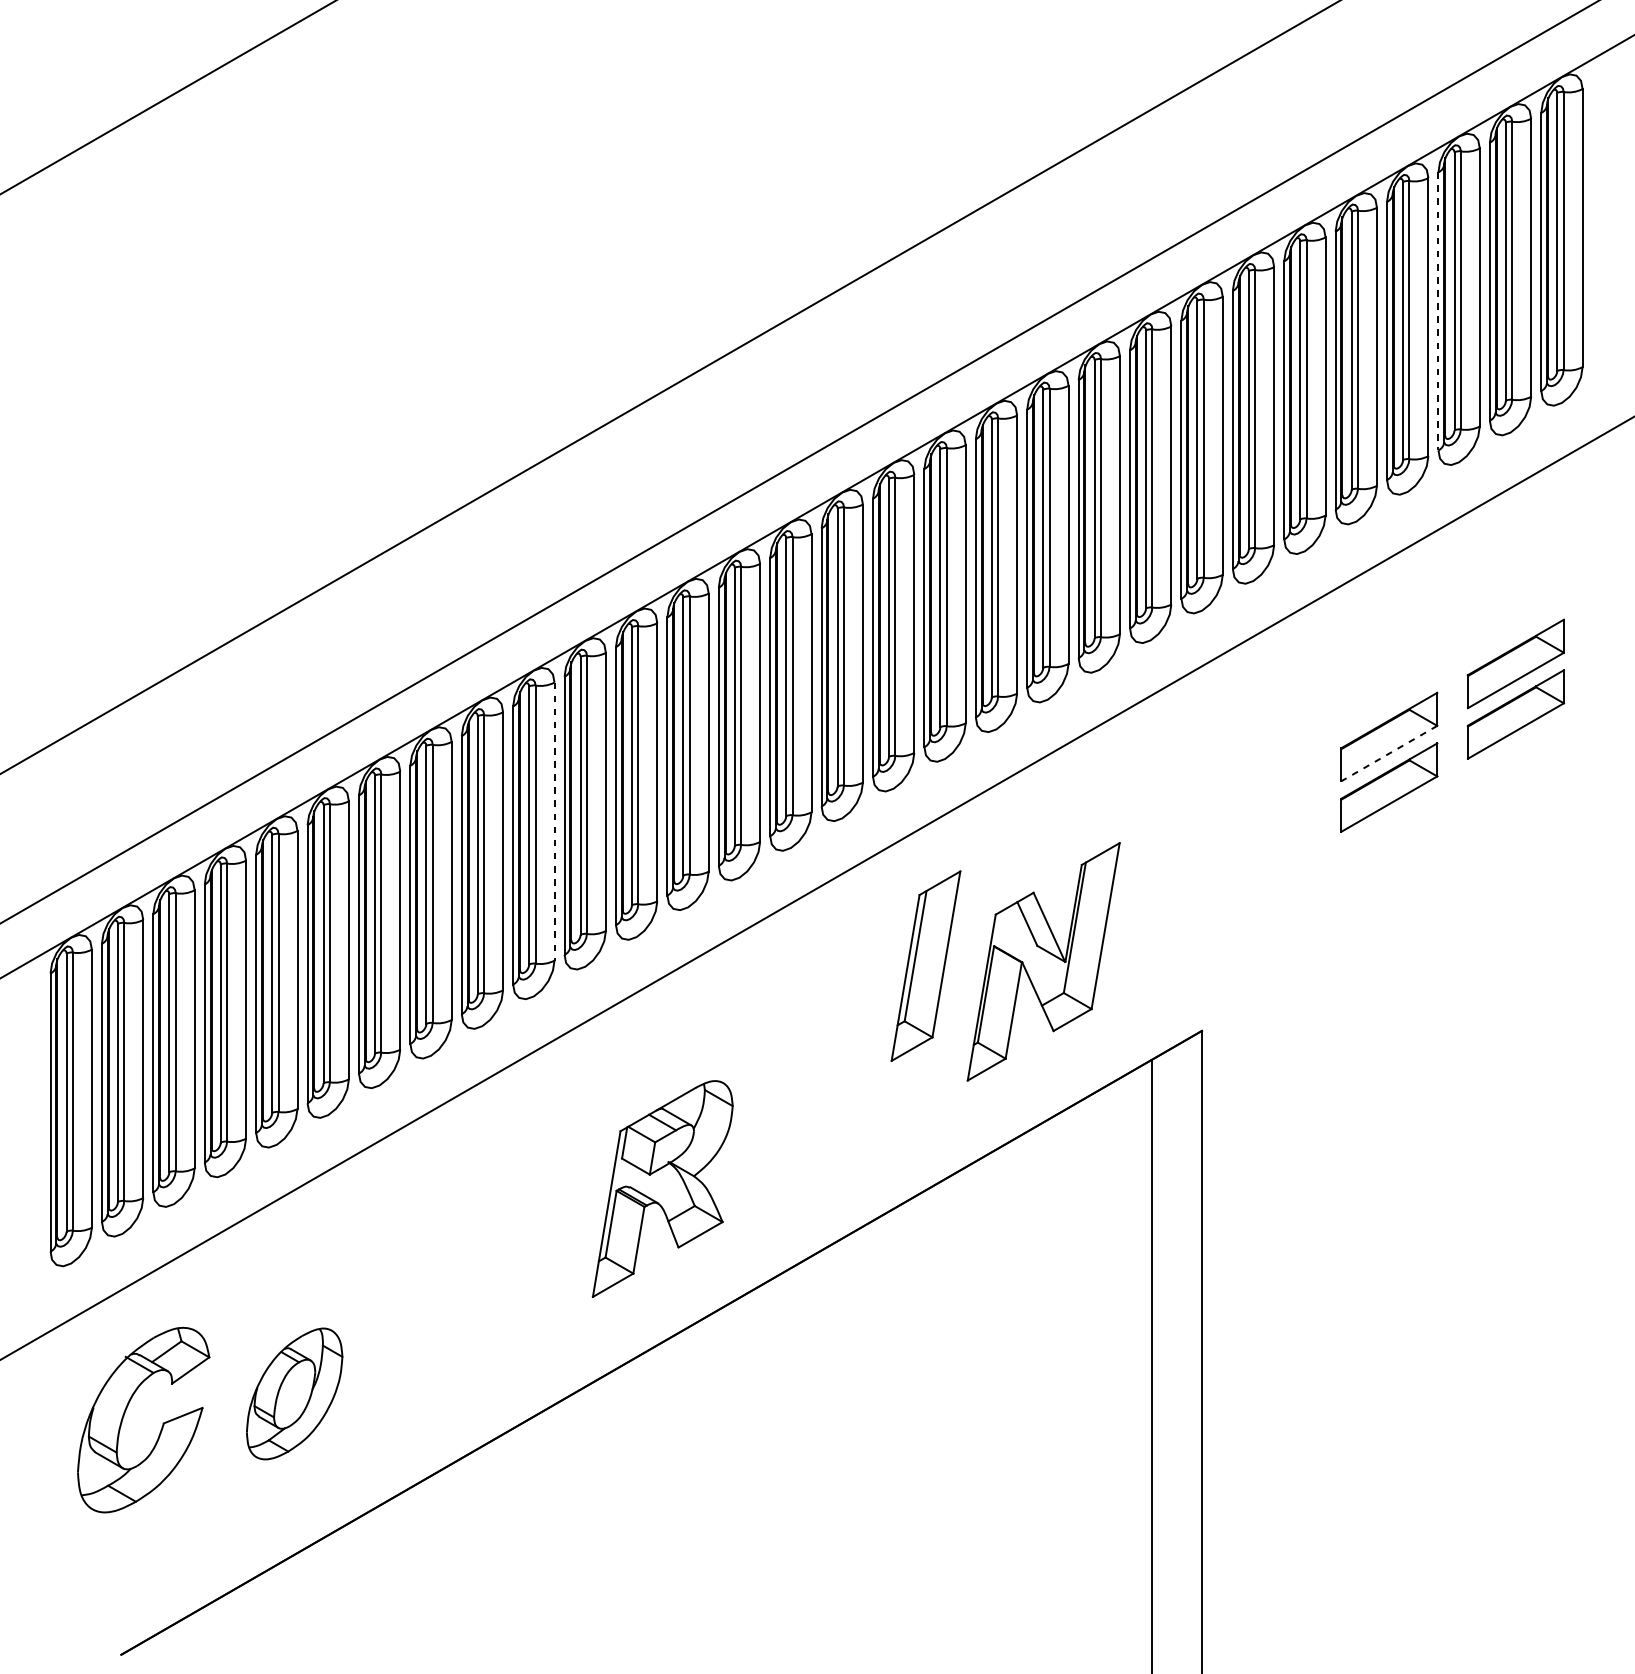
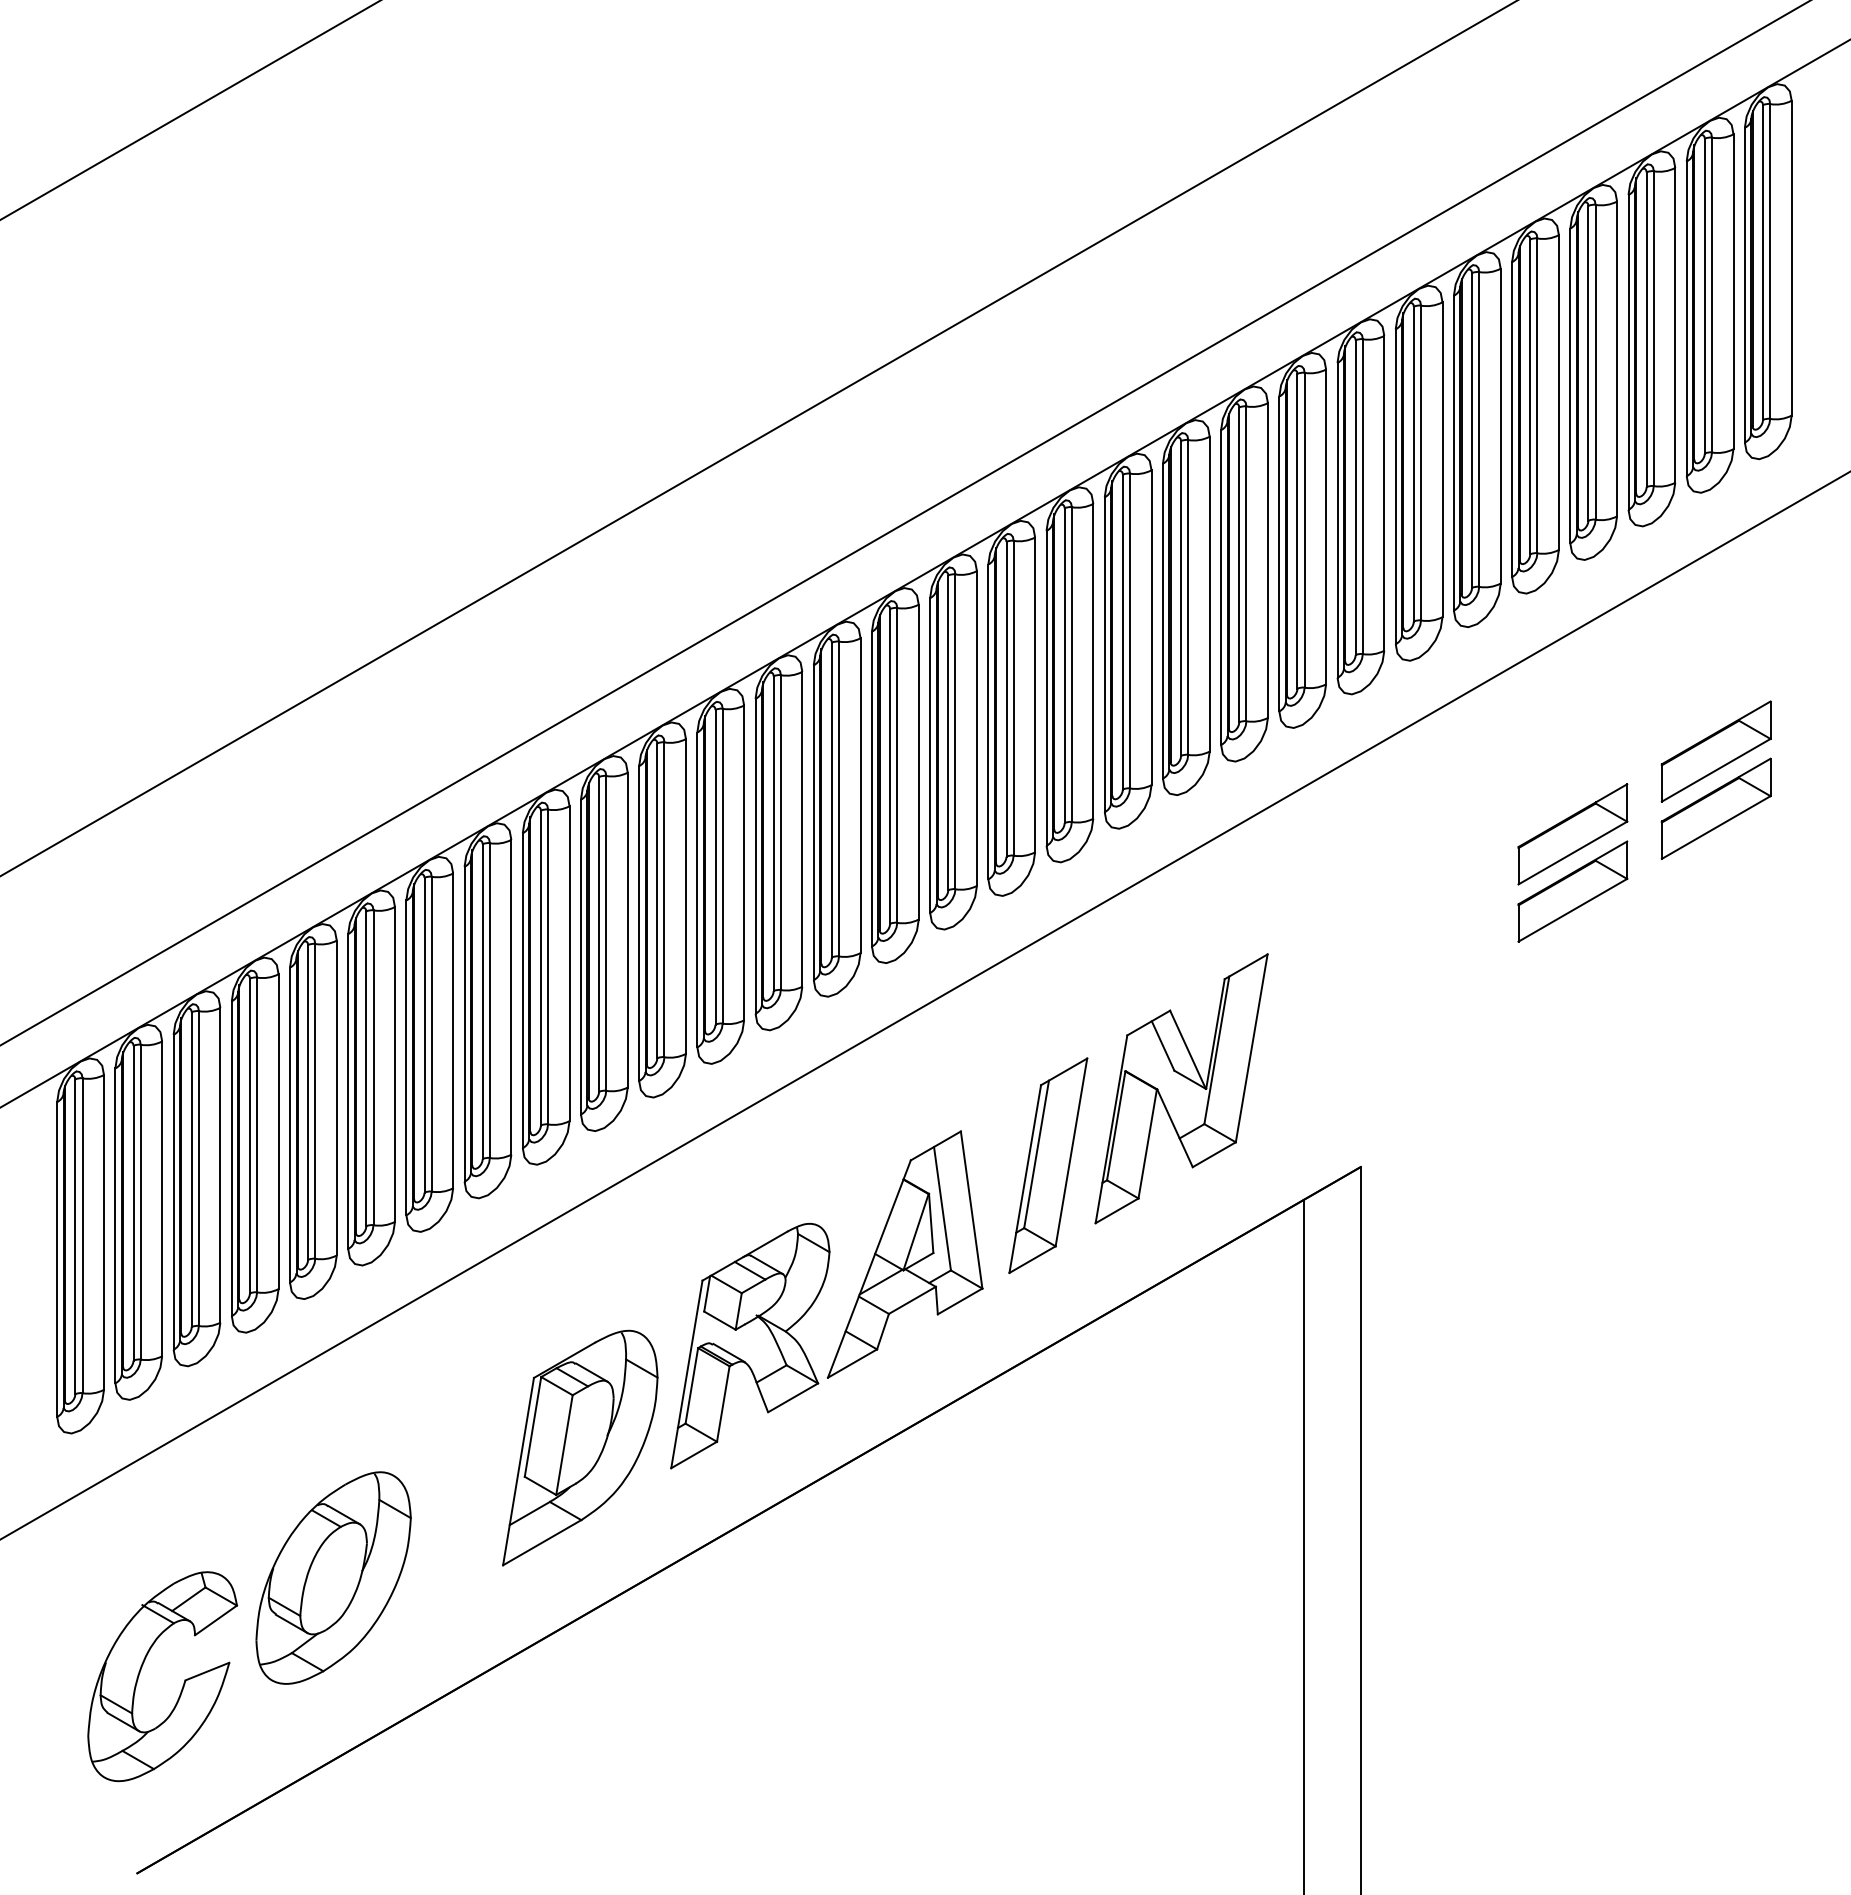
line: (1438, 311) -> (1628, 352), dashed -> solid
line: (1388, 753) -> (1572, 853), dashed -> solid
line: (554, 821) -> (627, 930), dashed -> solid
part: (926, 965) -> (1048, 1165), moved
part: (798, 1108) -> (904, 1254), added
part: (512, 1278) -> (580, 1447), added
part: (294, 1393) -> (333, 1577), size x1.43
part: (124, 1414) -> (141, 1670), moved

